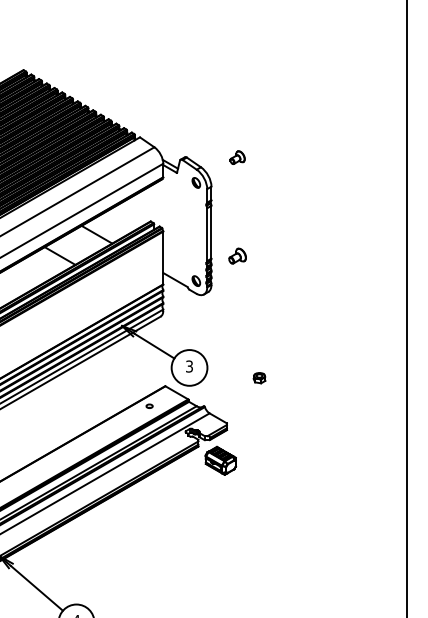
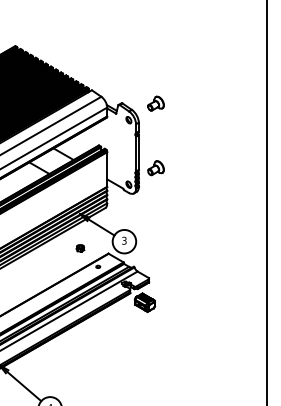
part: (236, 157) -> (155, 103), size x1.67
part: (236, 256) -> (155, 168), size x1.43
part: (259, 378) -> (80, 248), moved

